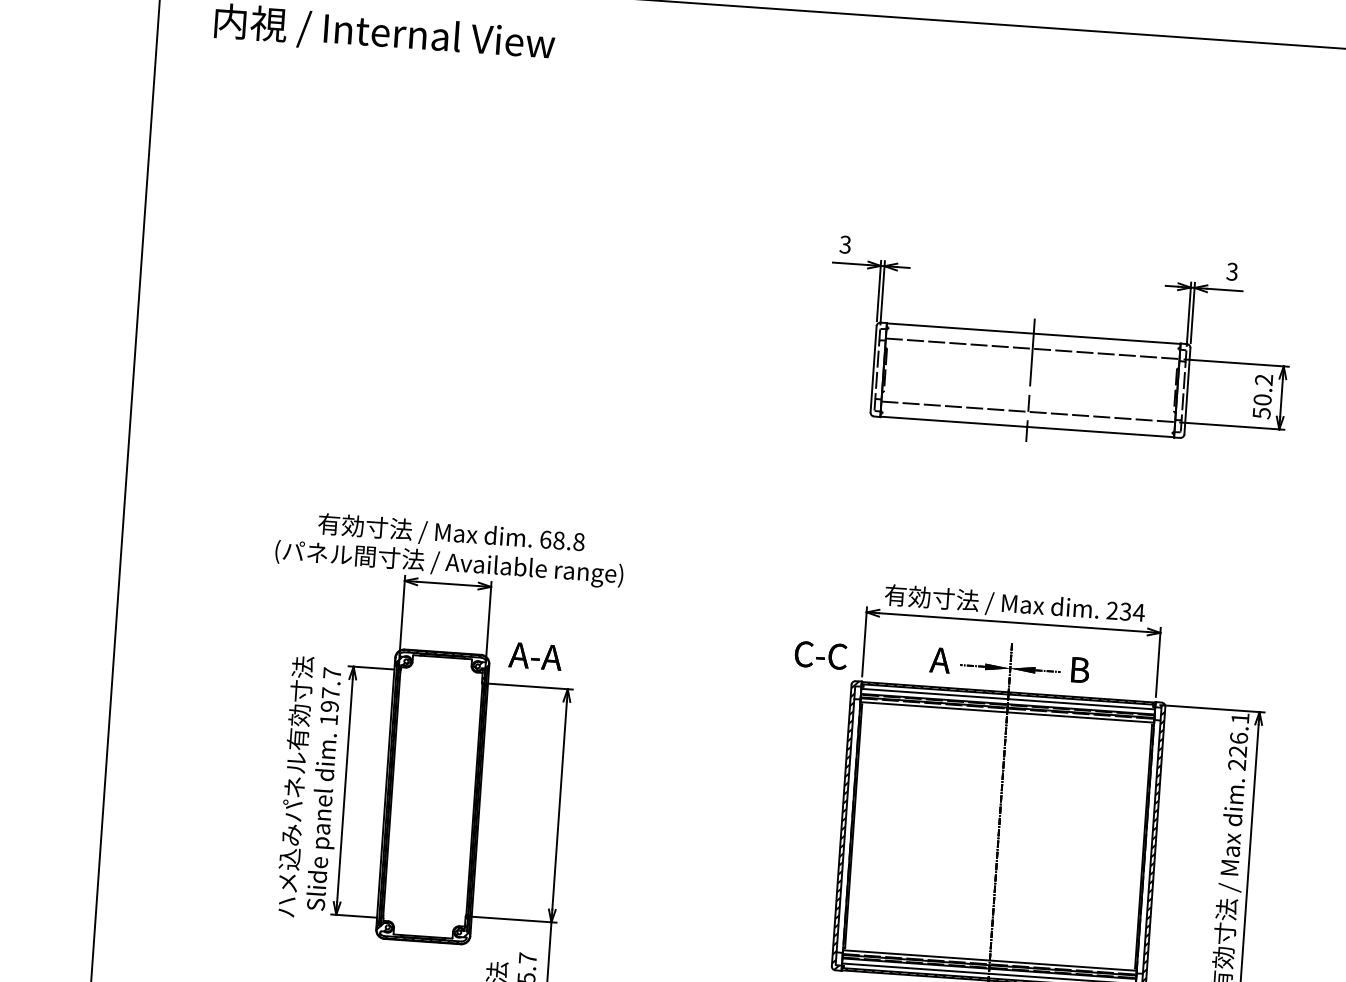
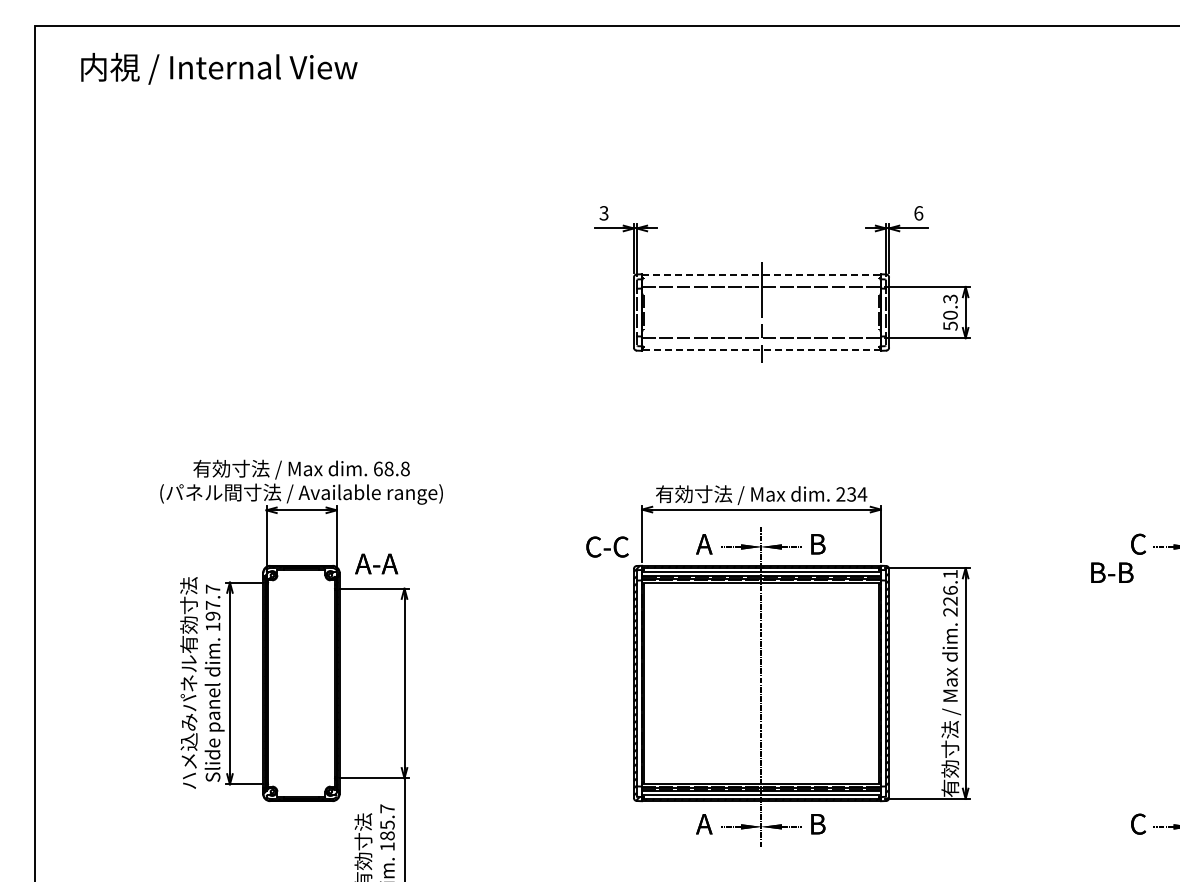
text: (1232, 272) -> (918, 213), 3 -> 6
line: (1034, 333) -> (762, 274), solid -> dashed
text: (1264, 379) -> (950, 298), 50.2 -> 50.3
line: (1027, 426) -> (761, 350), solid -> dashed

